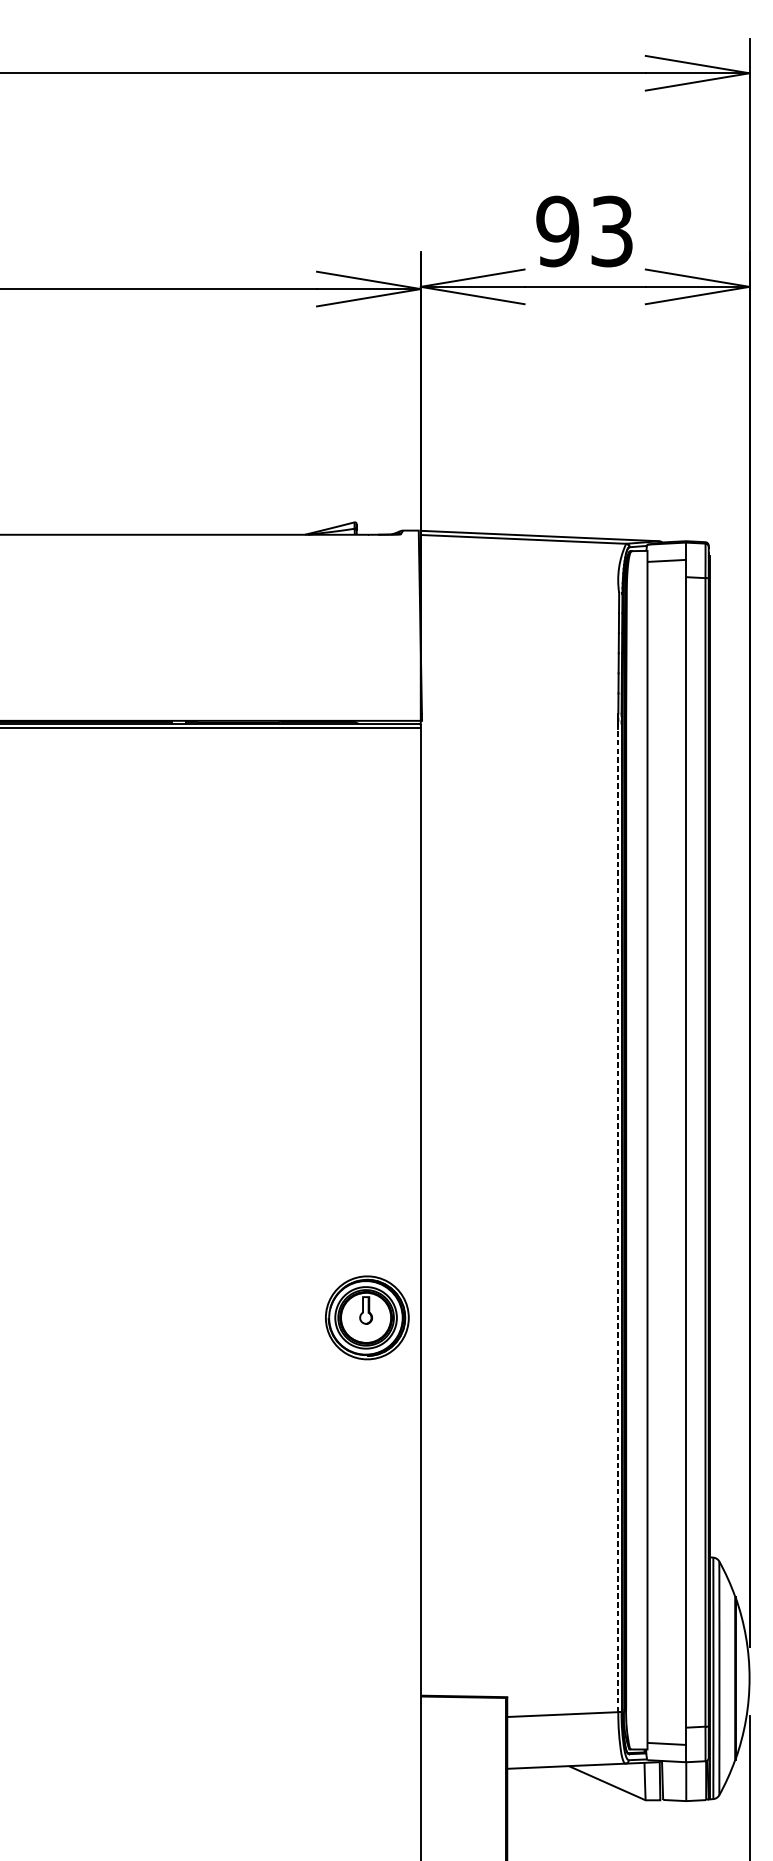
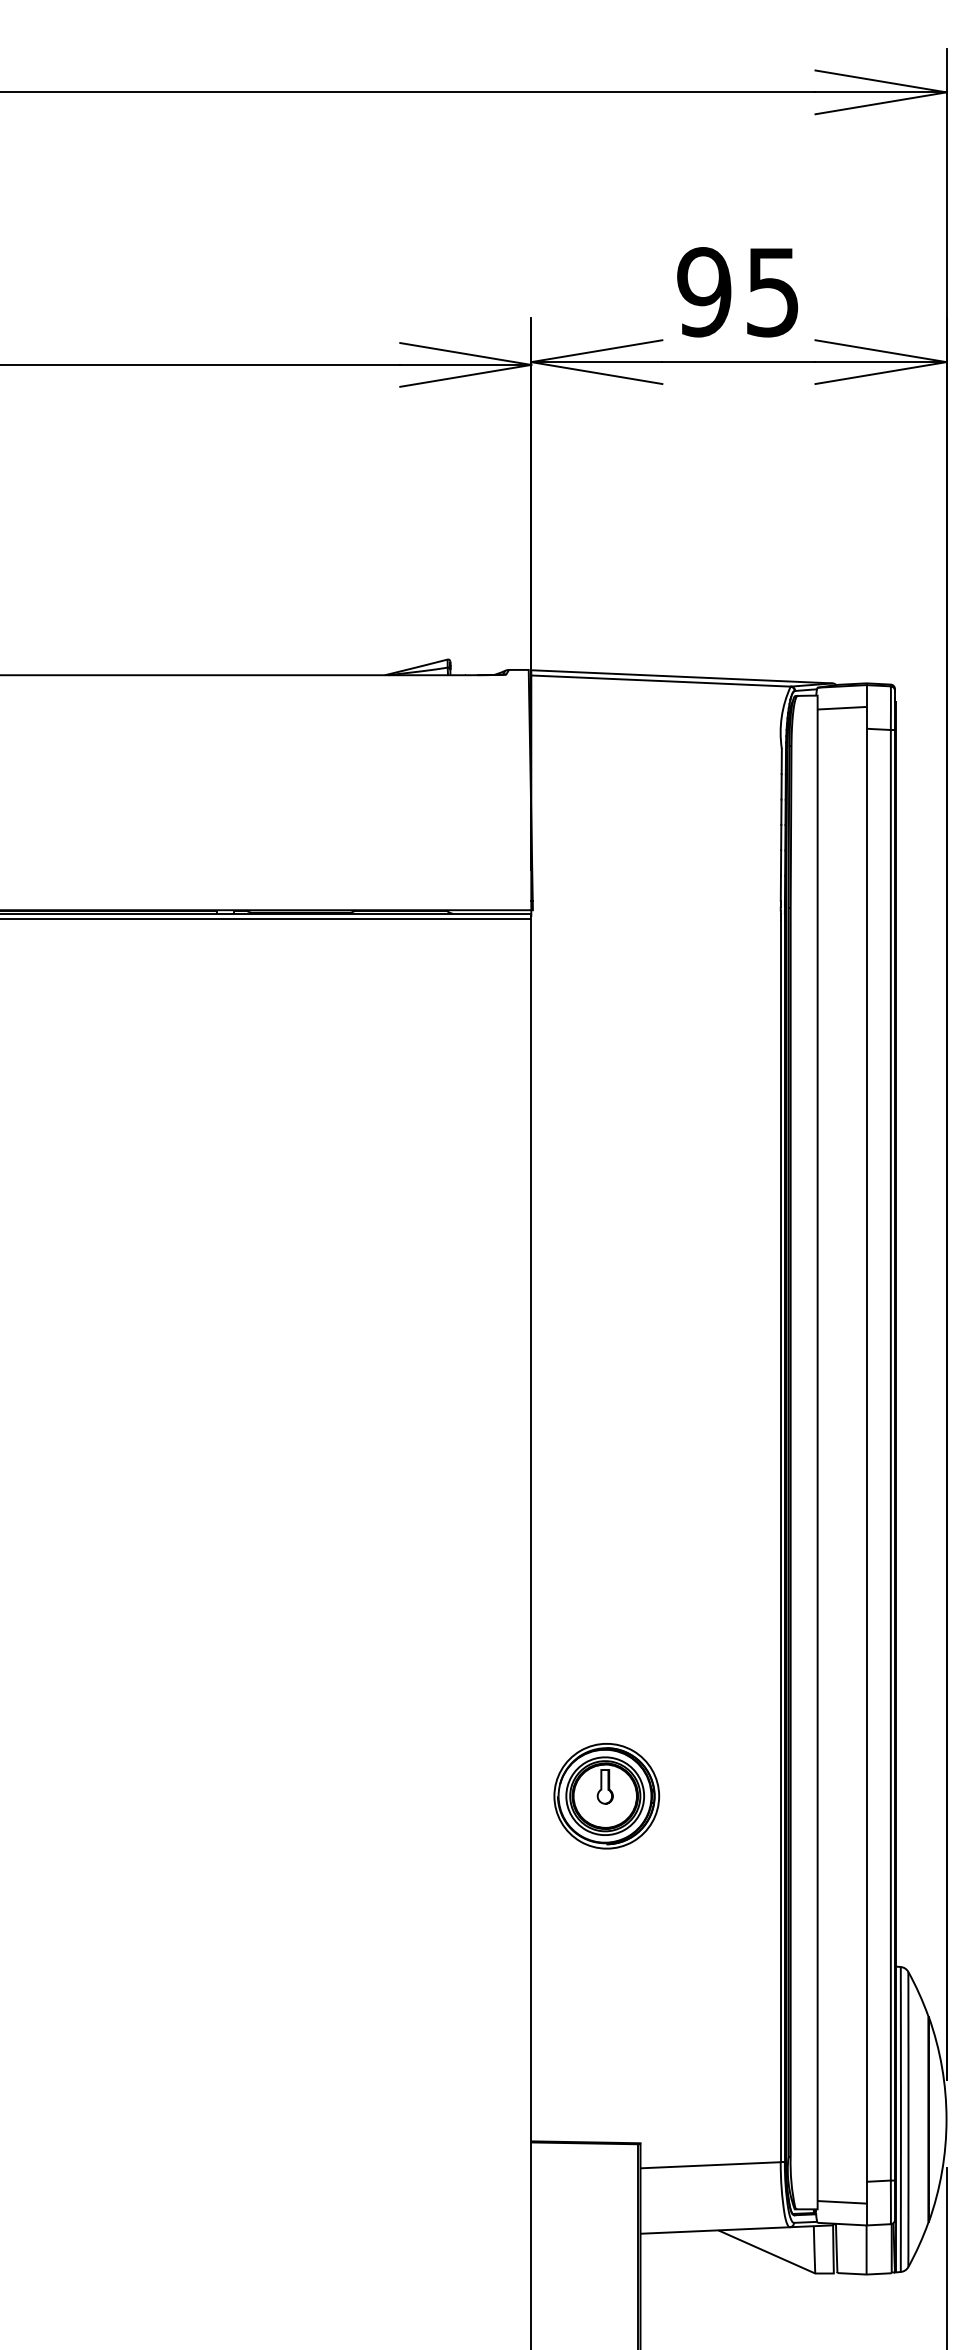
text: (611, 231) -> (772, 292), 93 -> 95
line: (618, 1219) -> (780, 1540), dashed -> solid
part: (367, 1318) -> (606, 1796), moved

